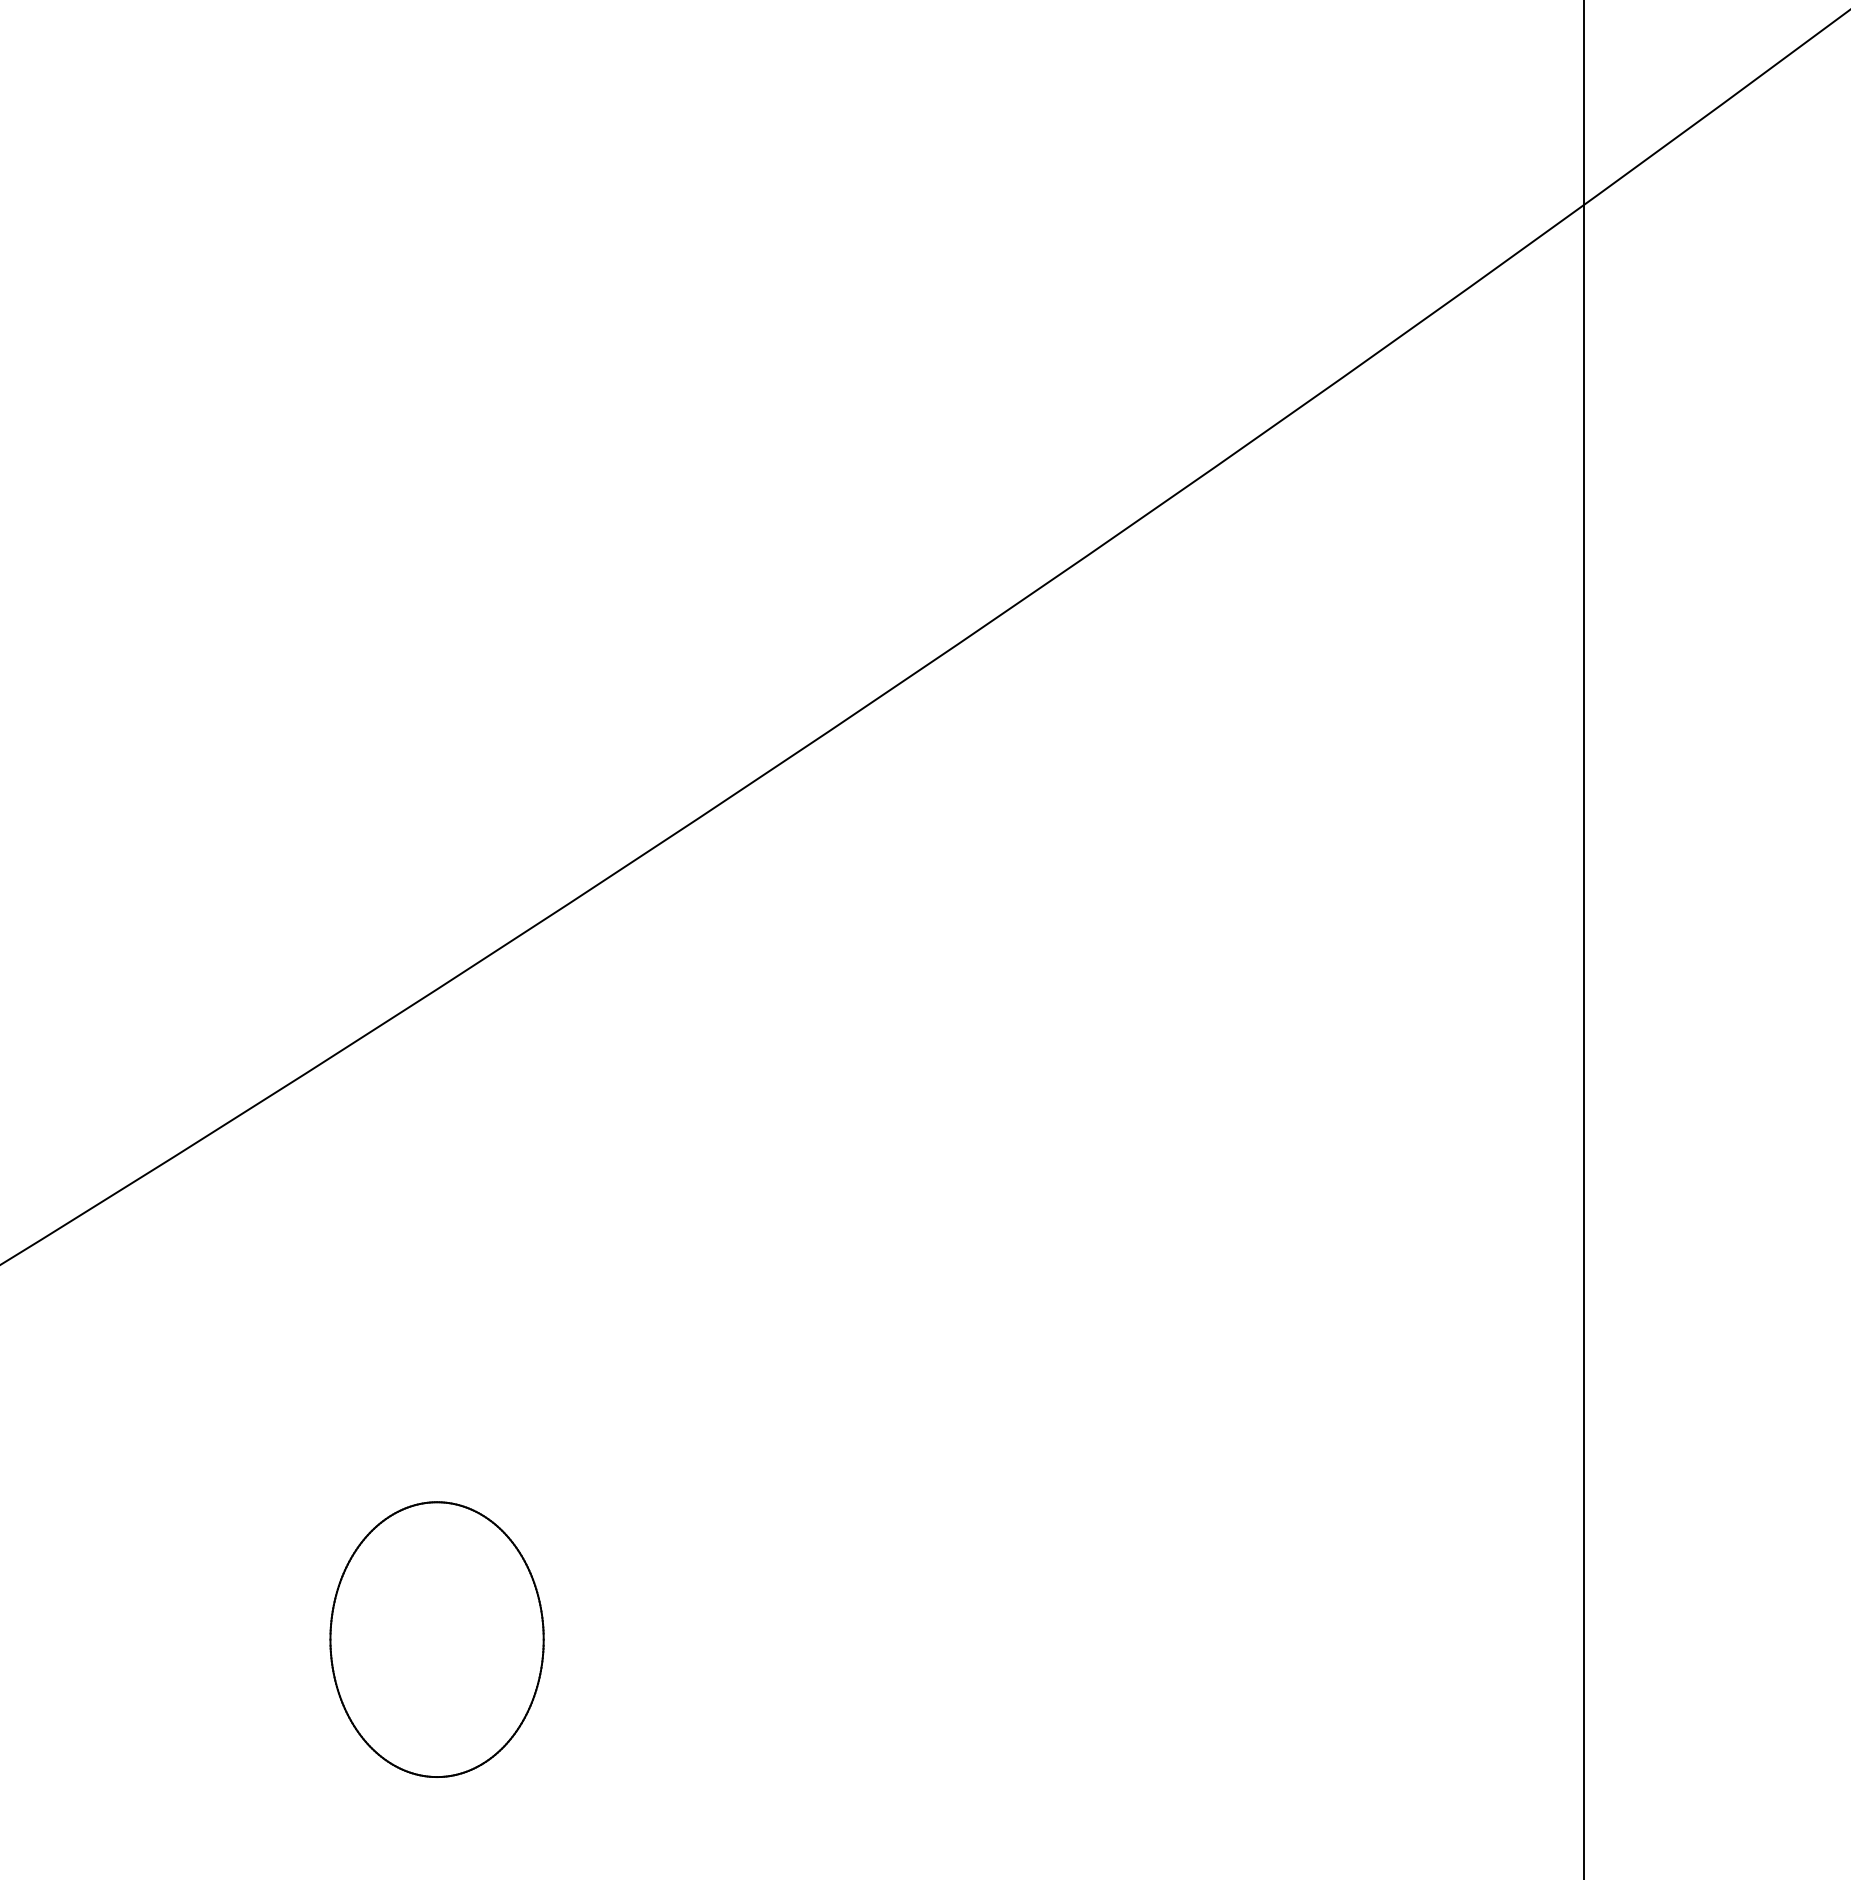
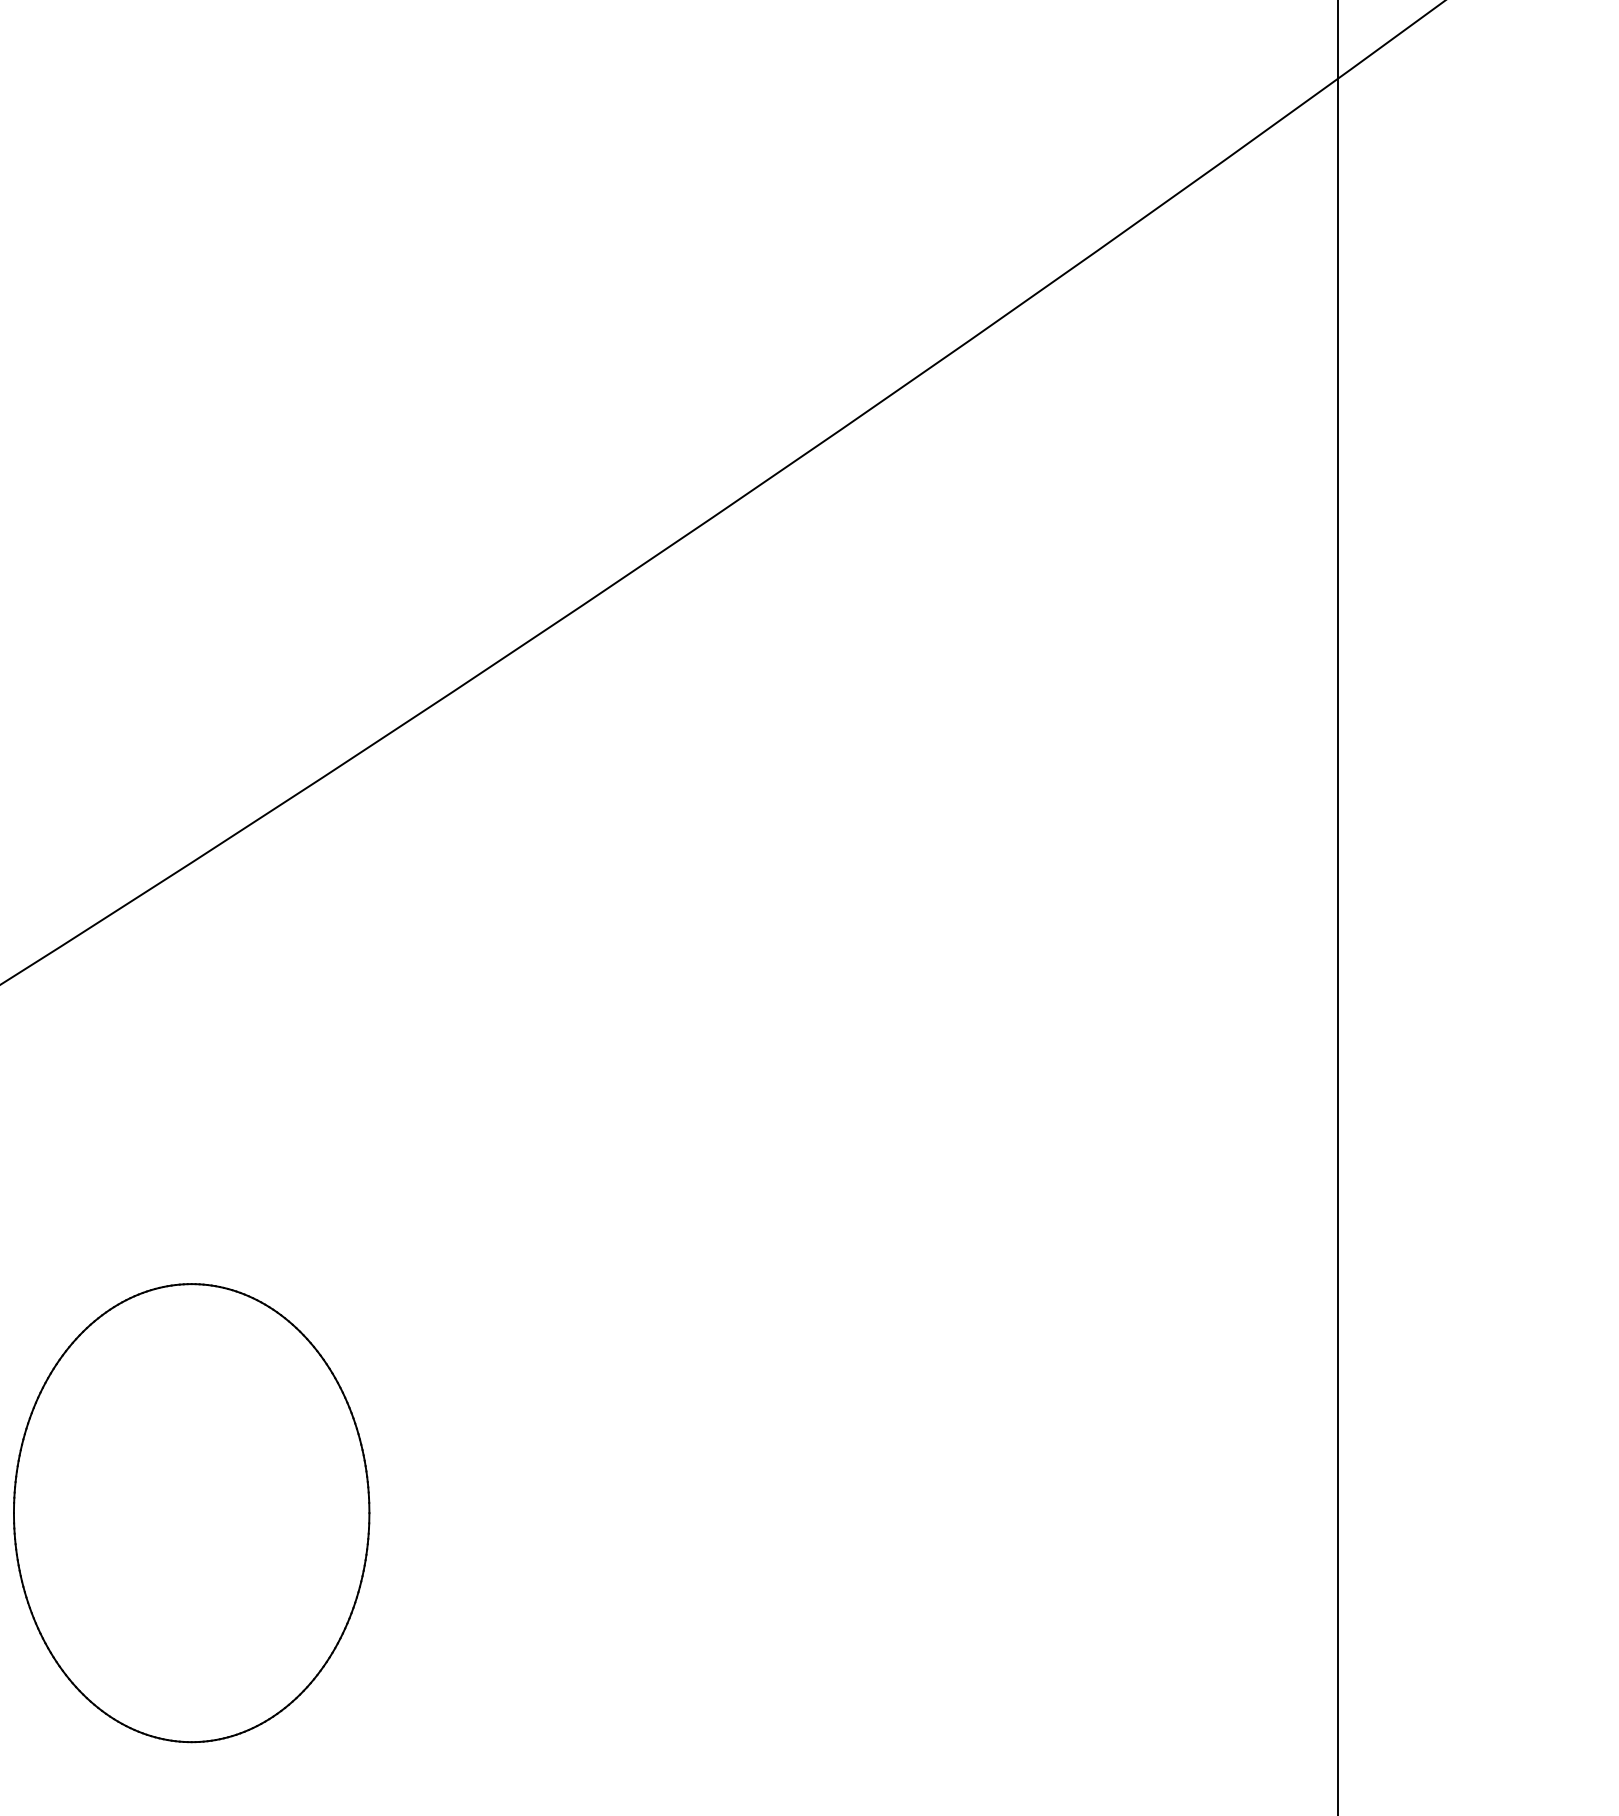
part: (436, 1639) -> (191, 1512), size x1.67

